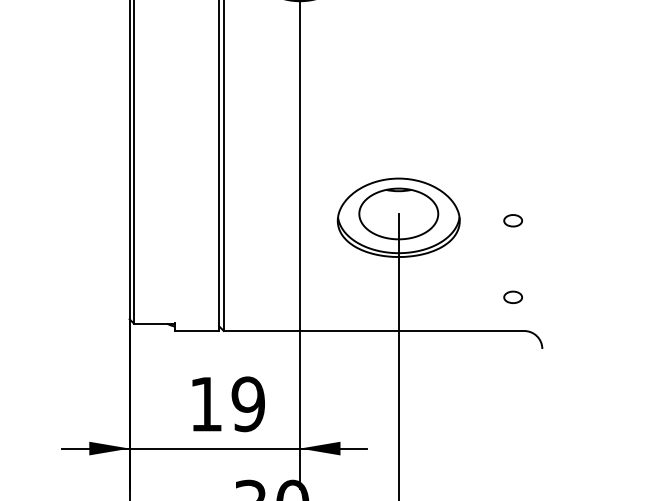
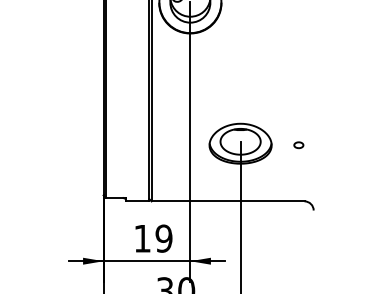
part: (512, 297) -> (298, 184), removed

